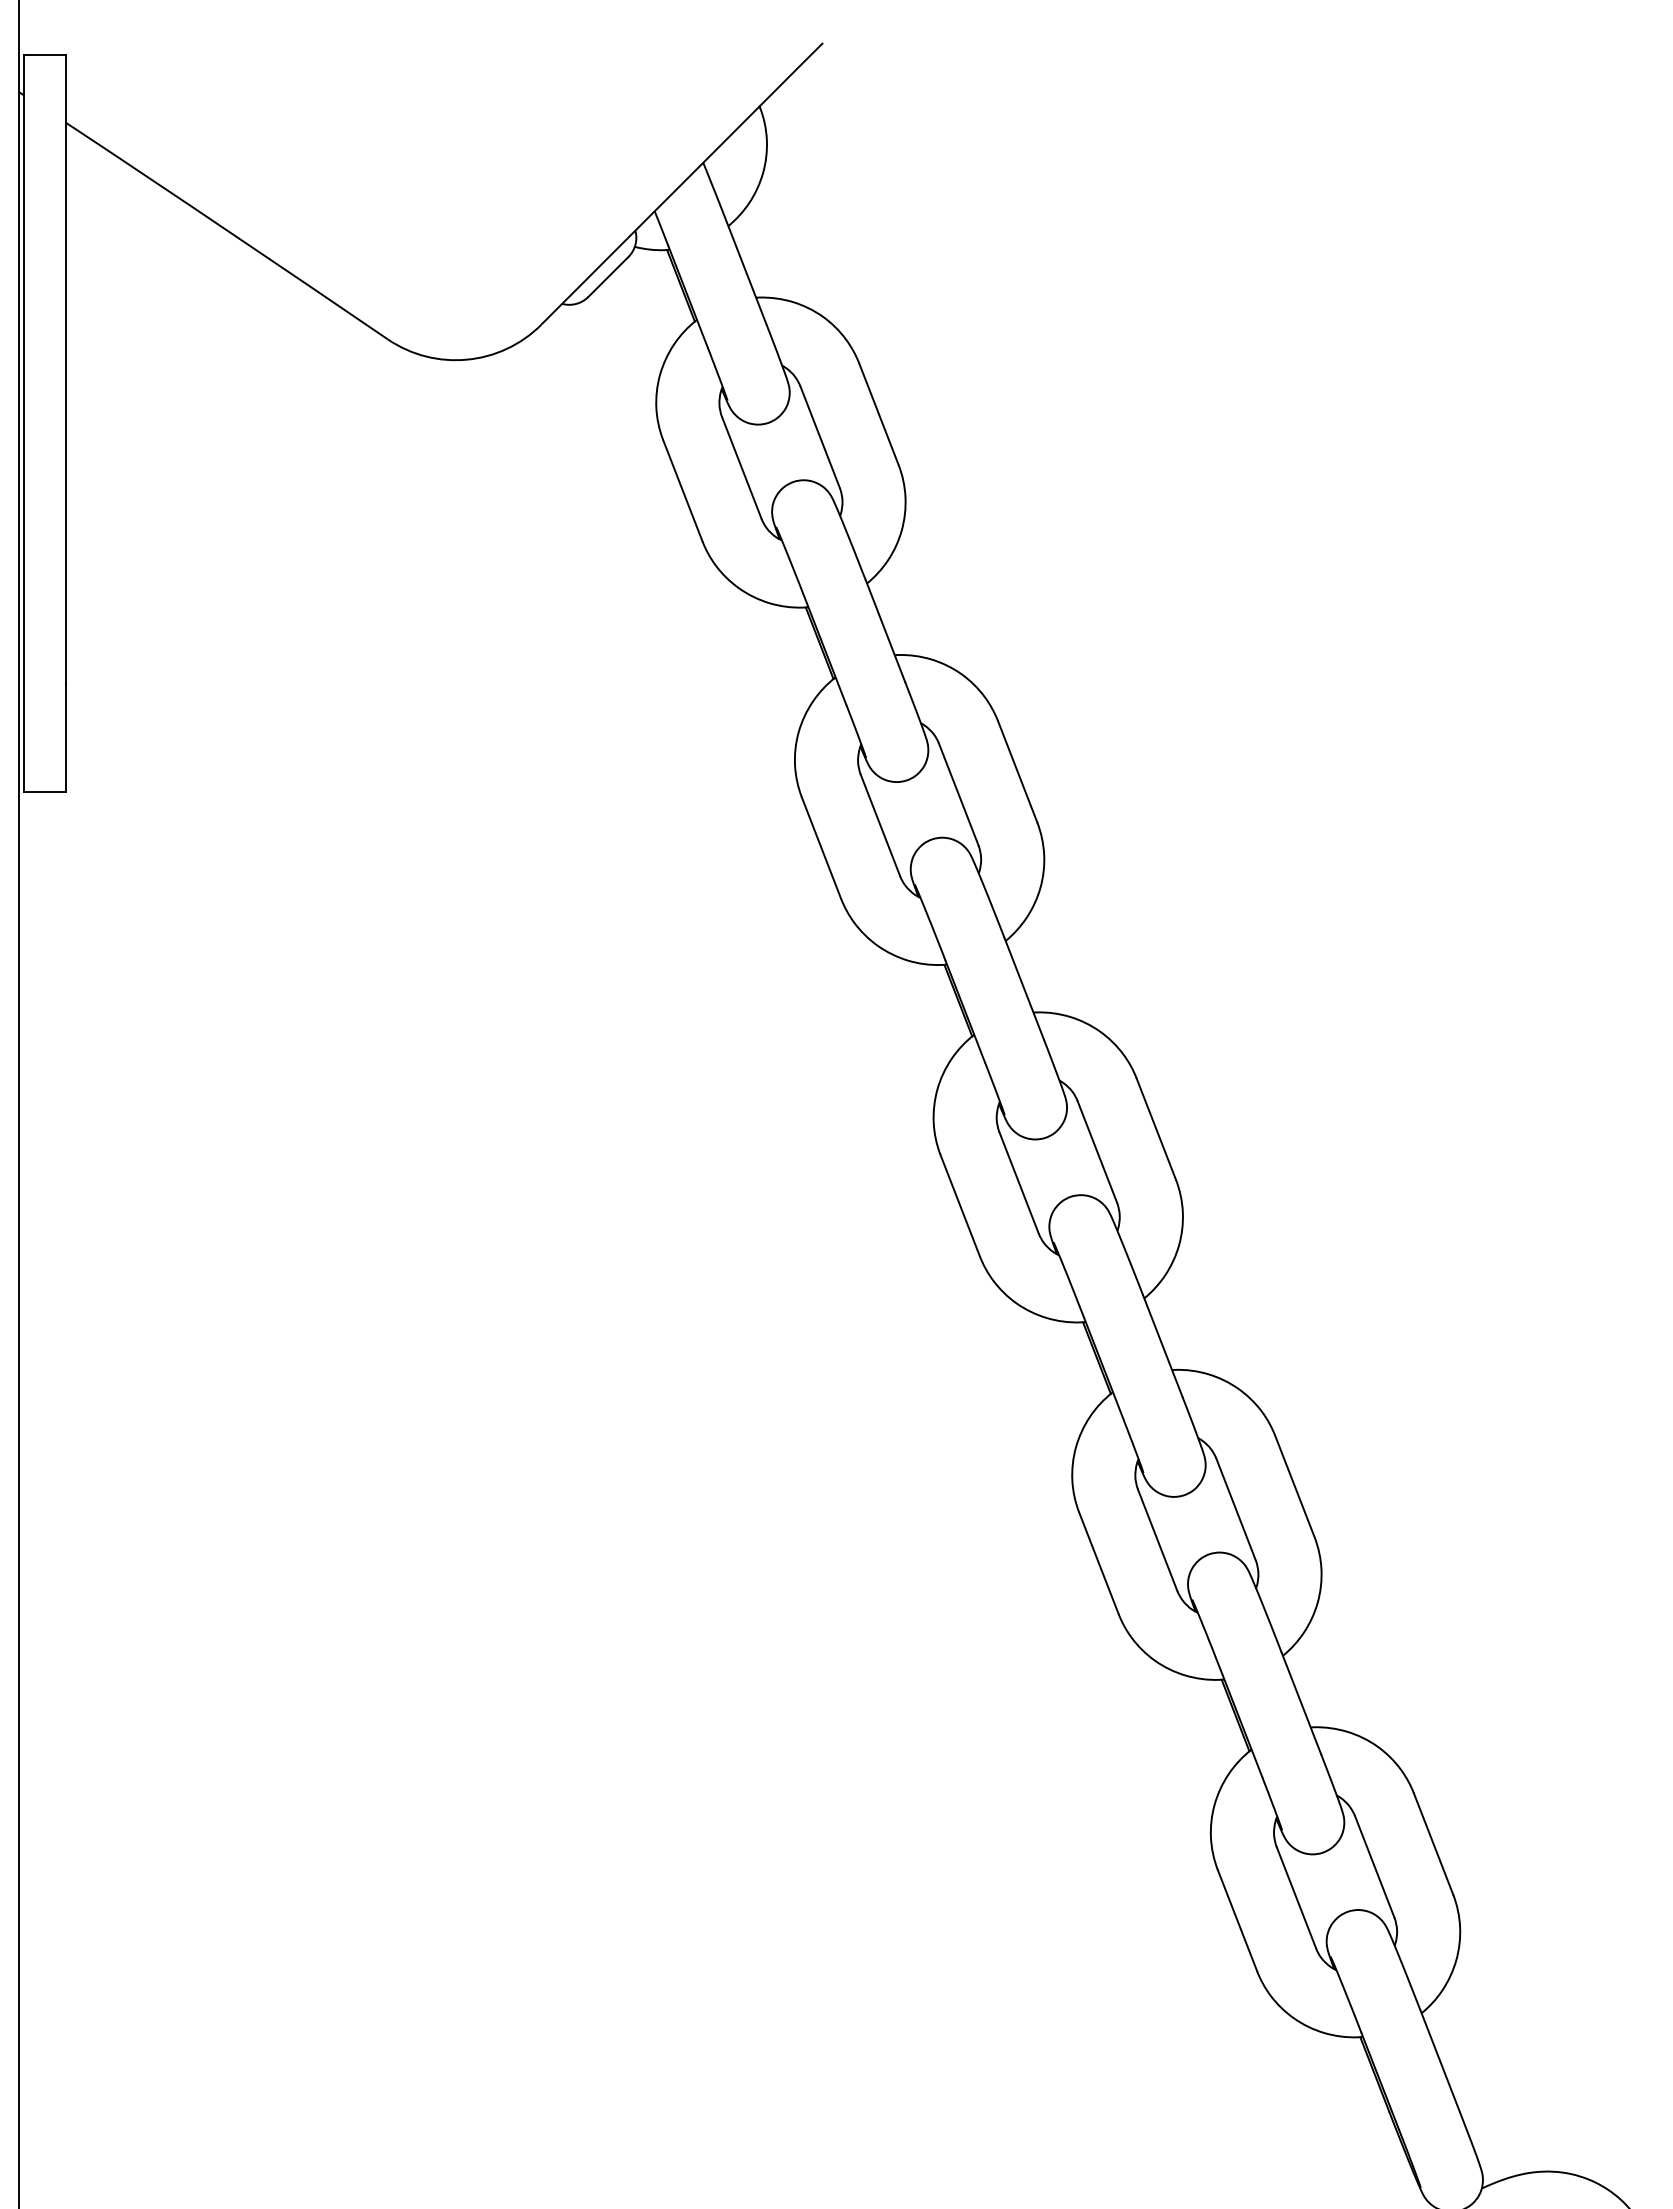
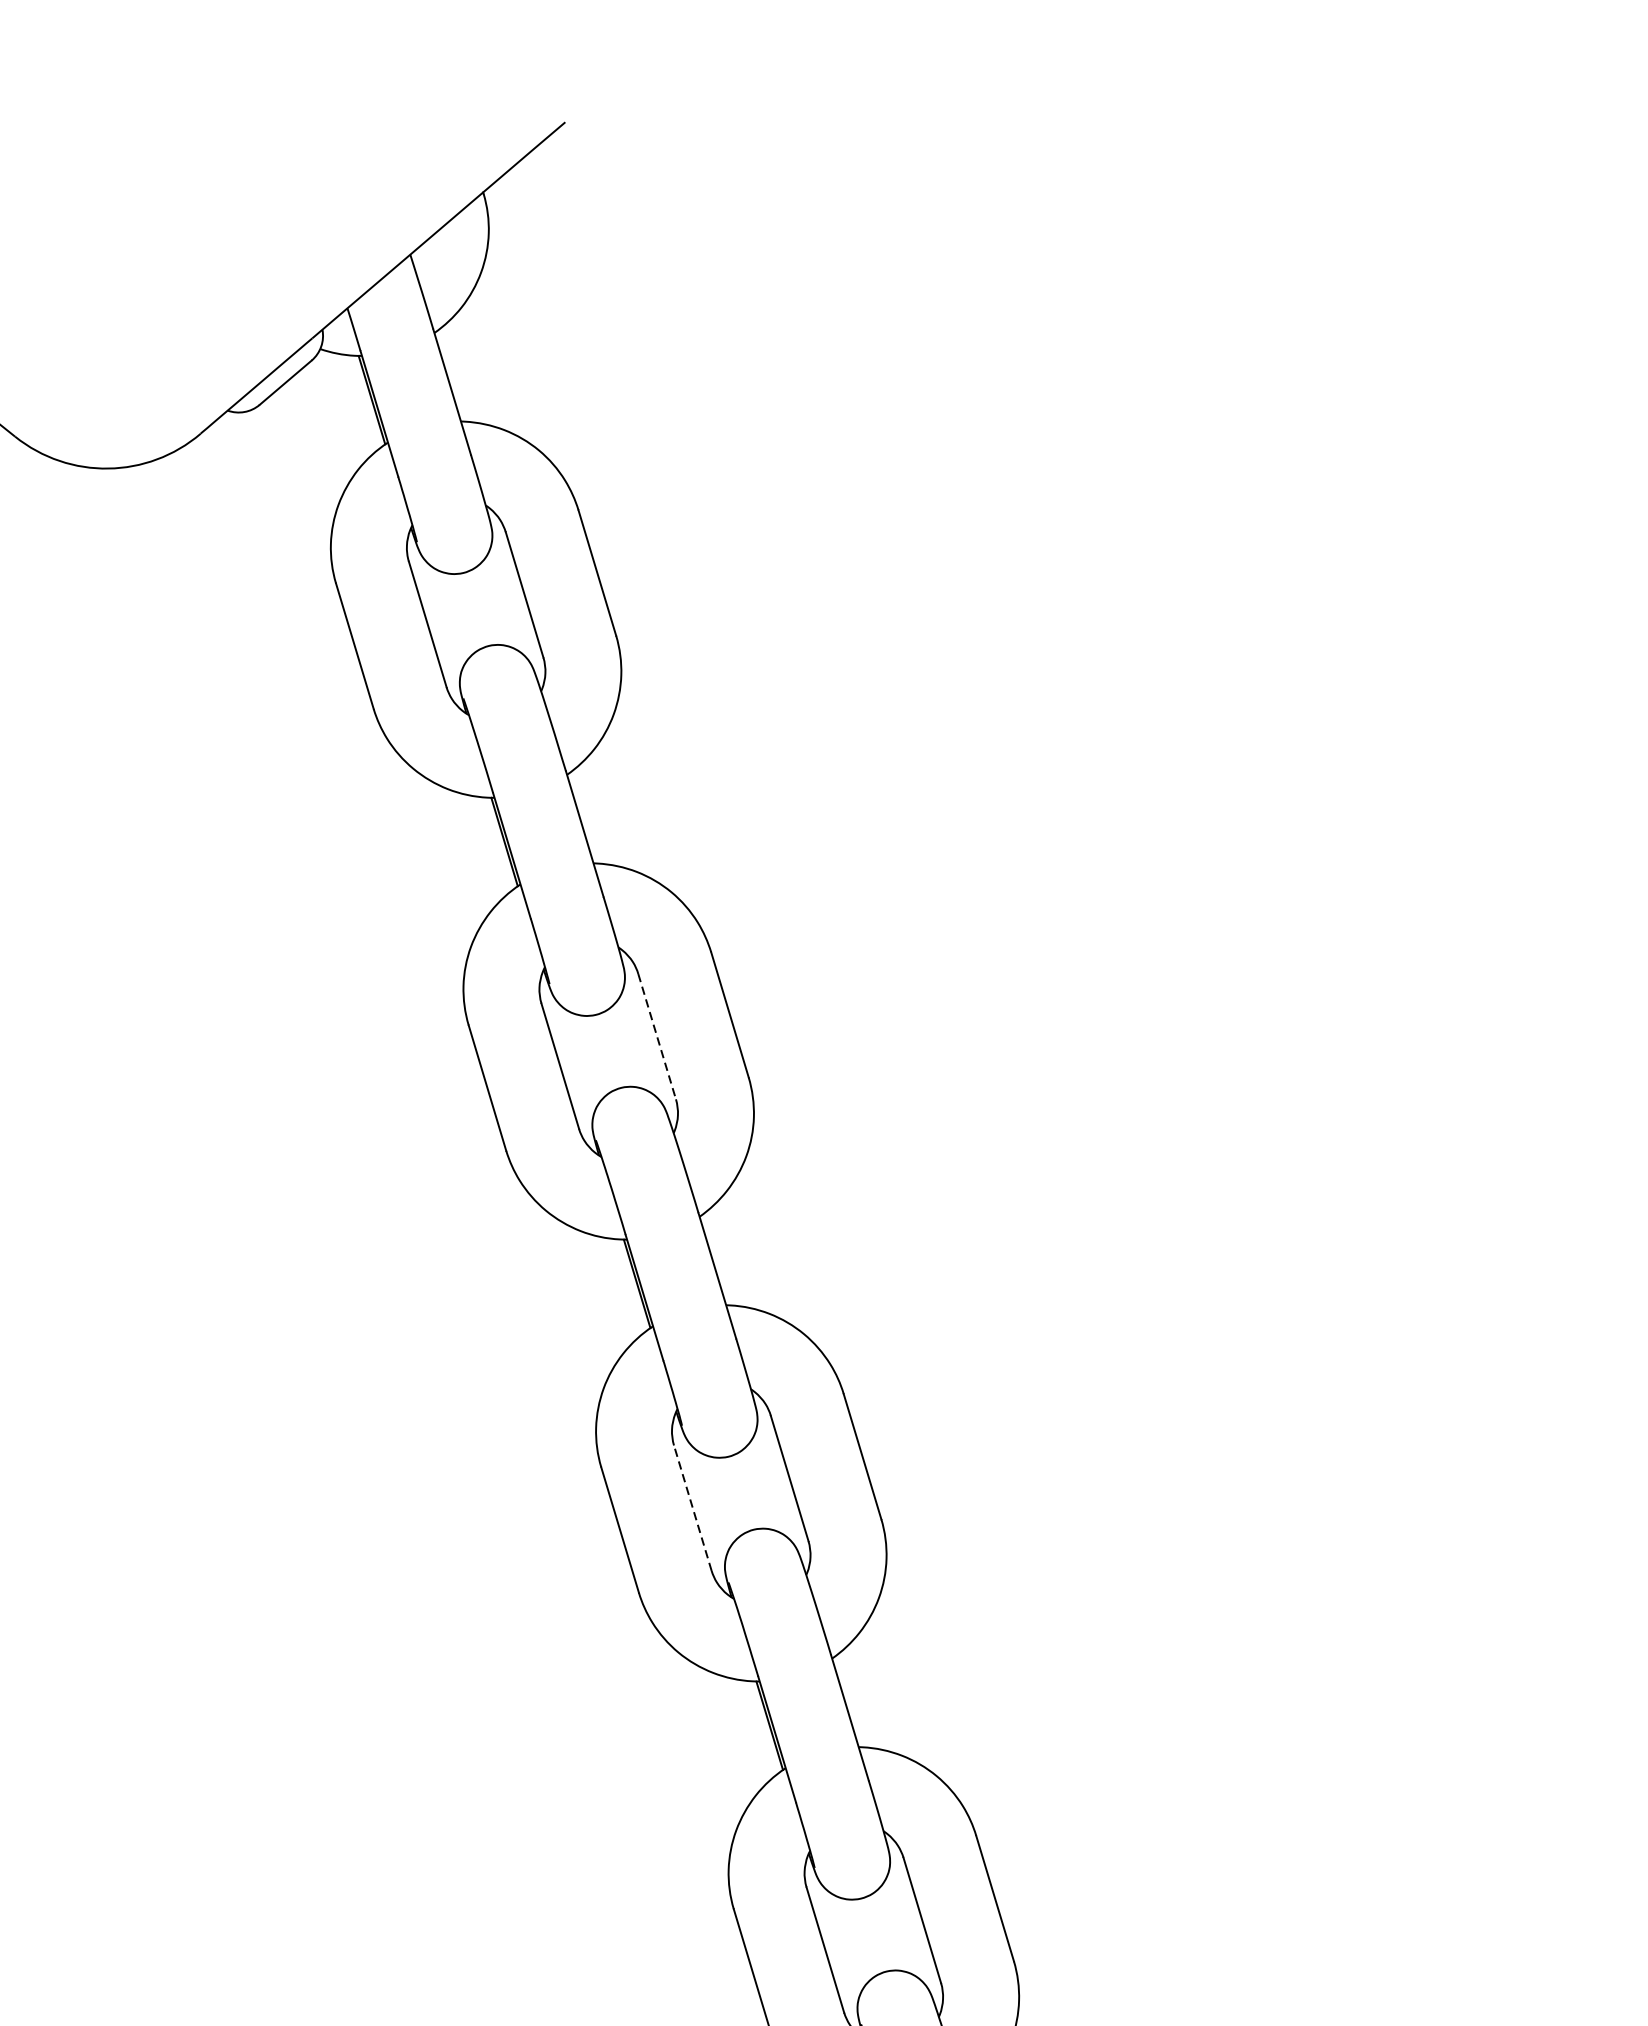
line: (958, 795) -> (656, 1037), solid -> dashed
line: (1018, 1182) -> (692, 1507), solid -> dashed

